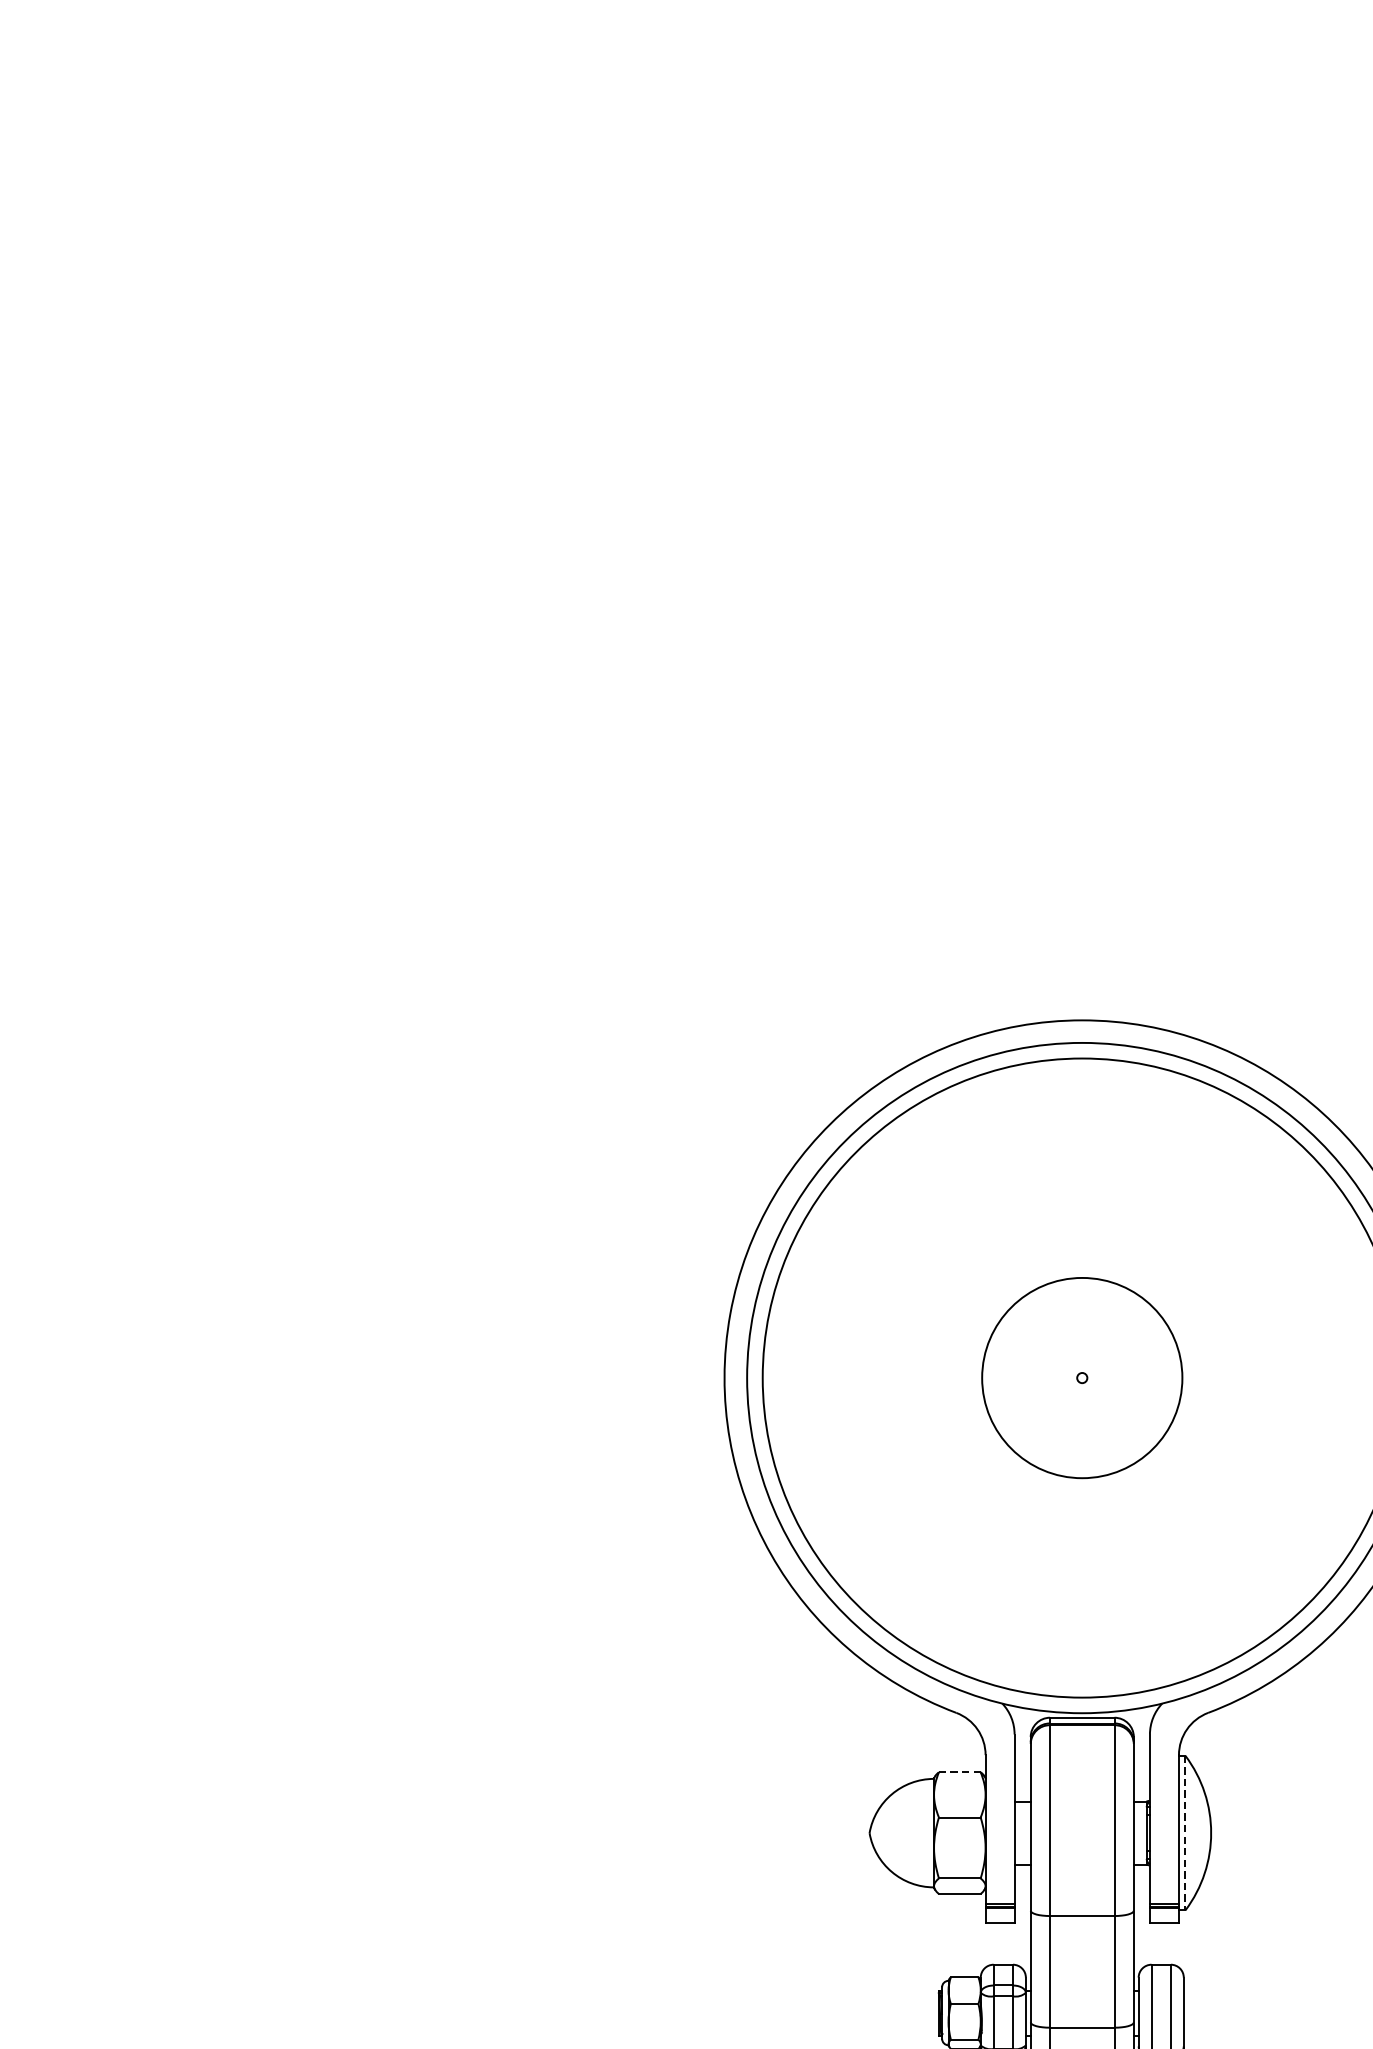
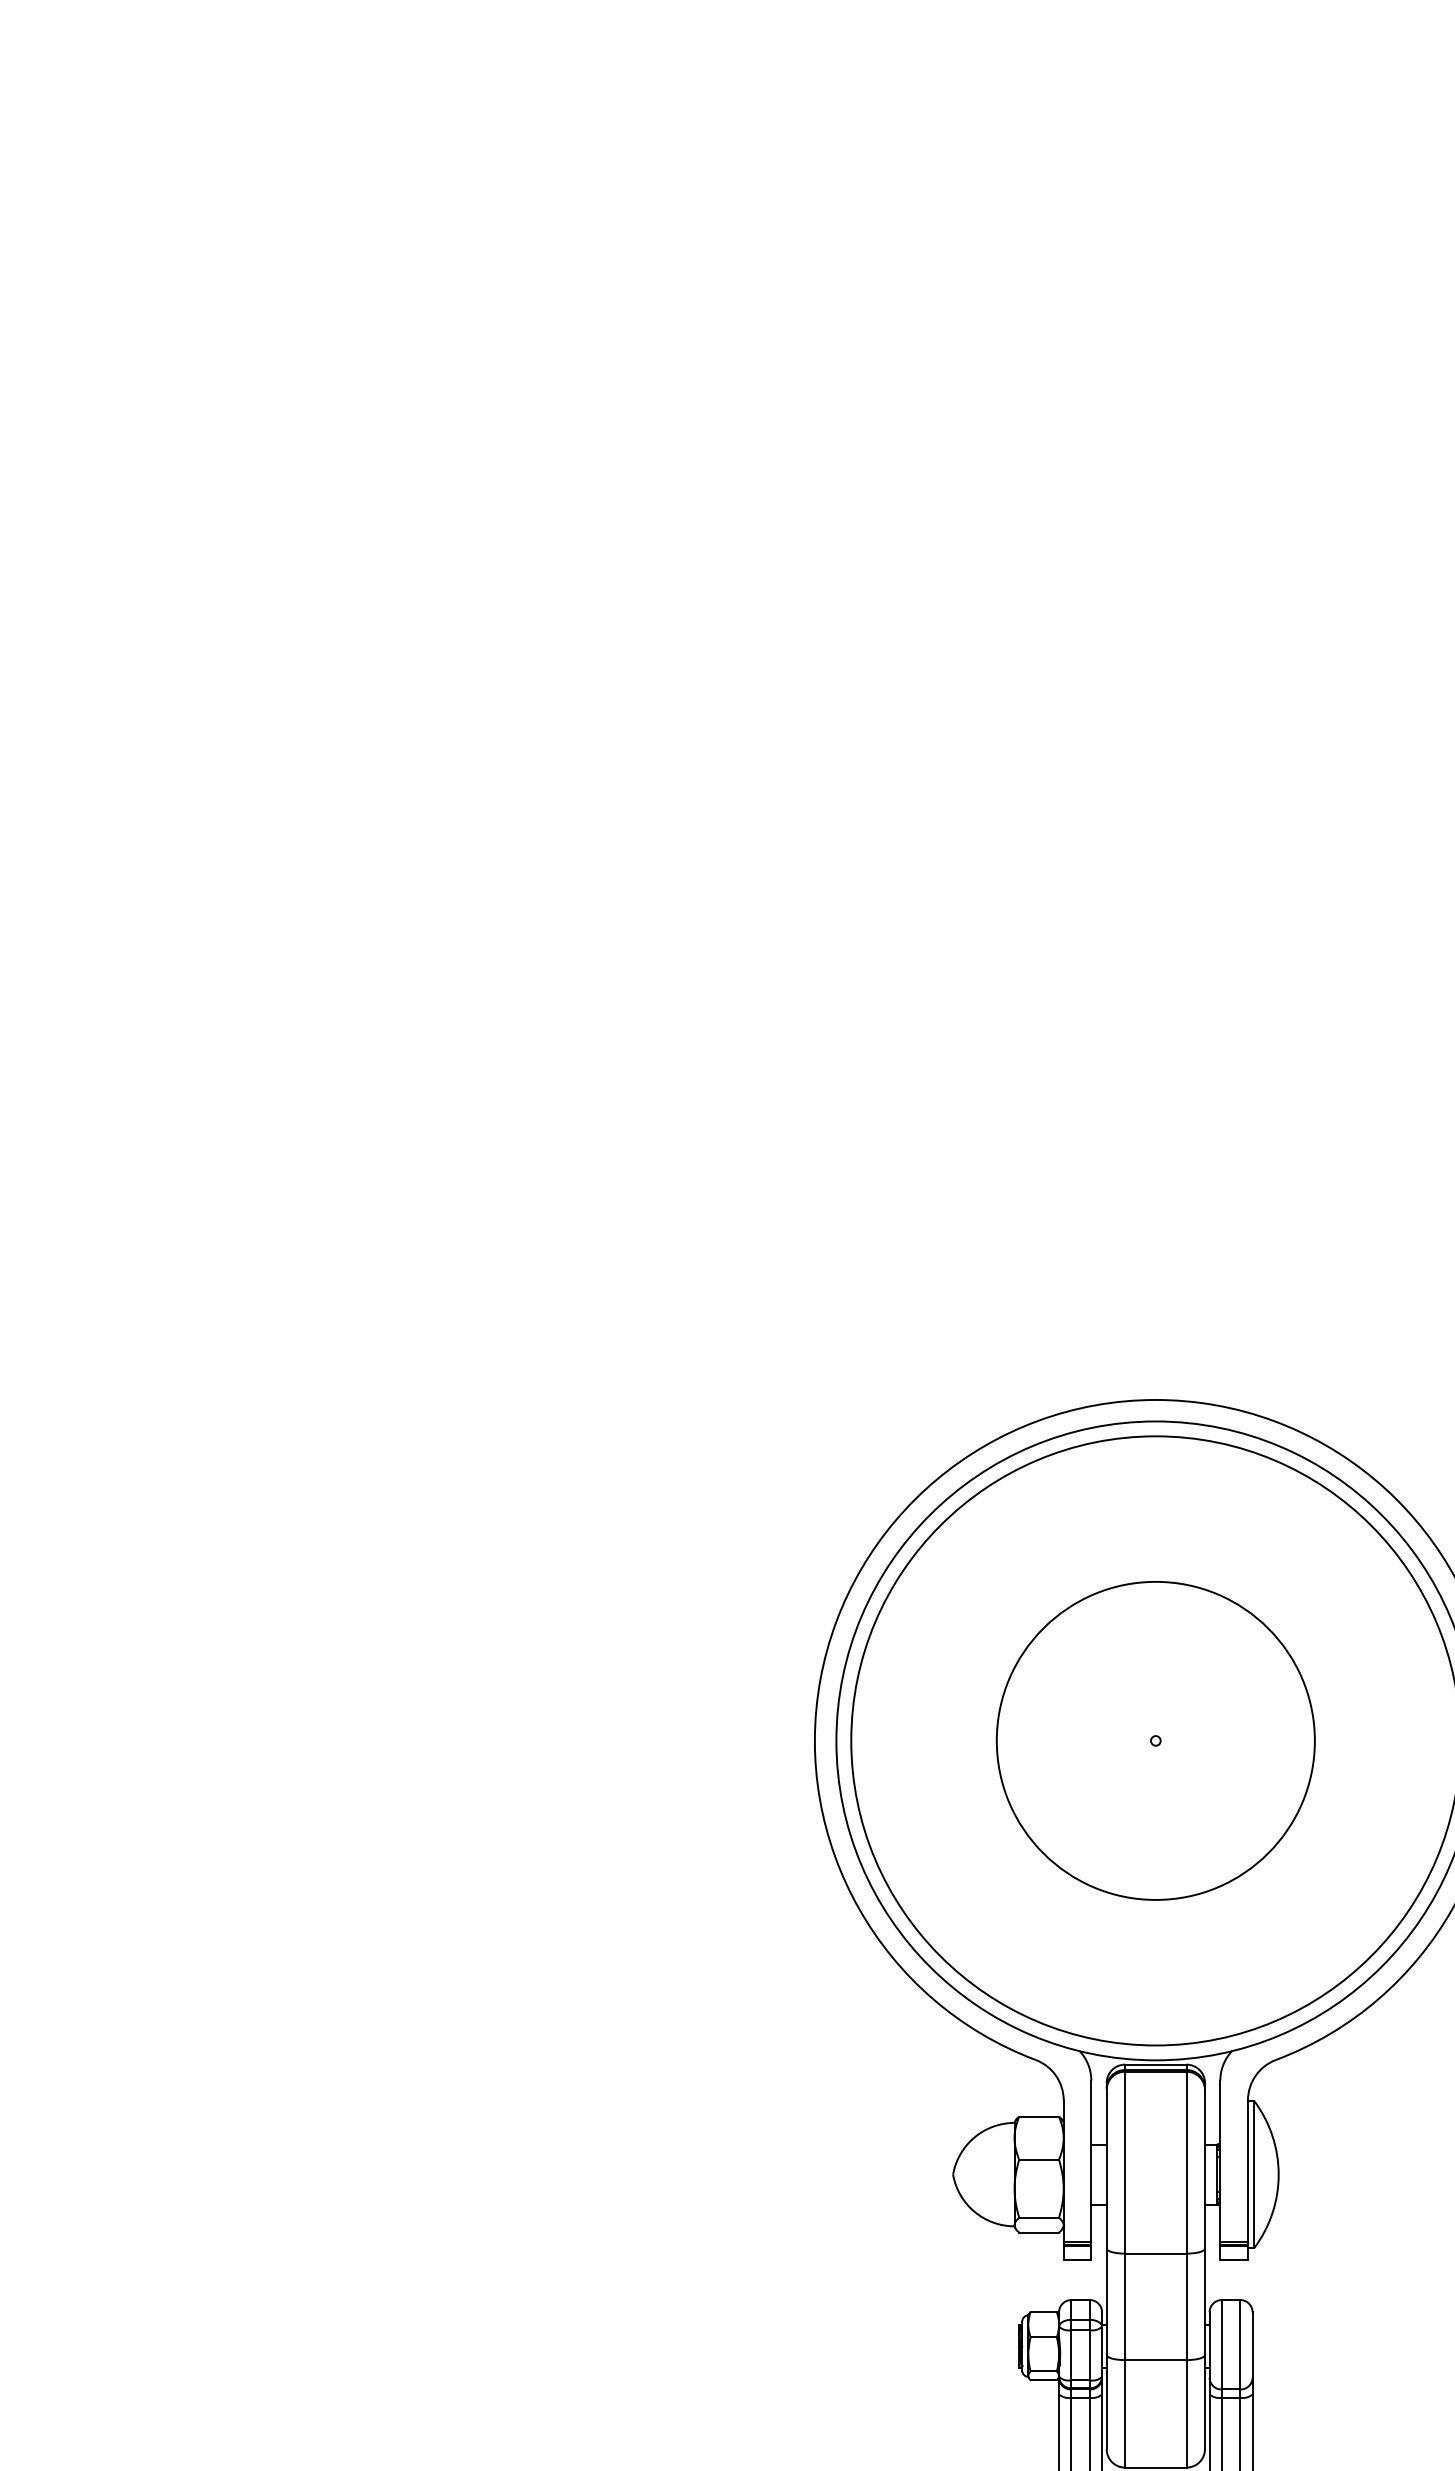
circle: (1081, 1377) -> (1155, 1740), size x1.67
line: (960, 1772) -> (1039, 2116), dashed -> solid
line: (1185, 1833) -> (1254, 2174), dashed -> solid

